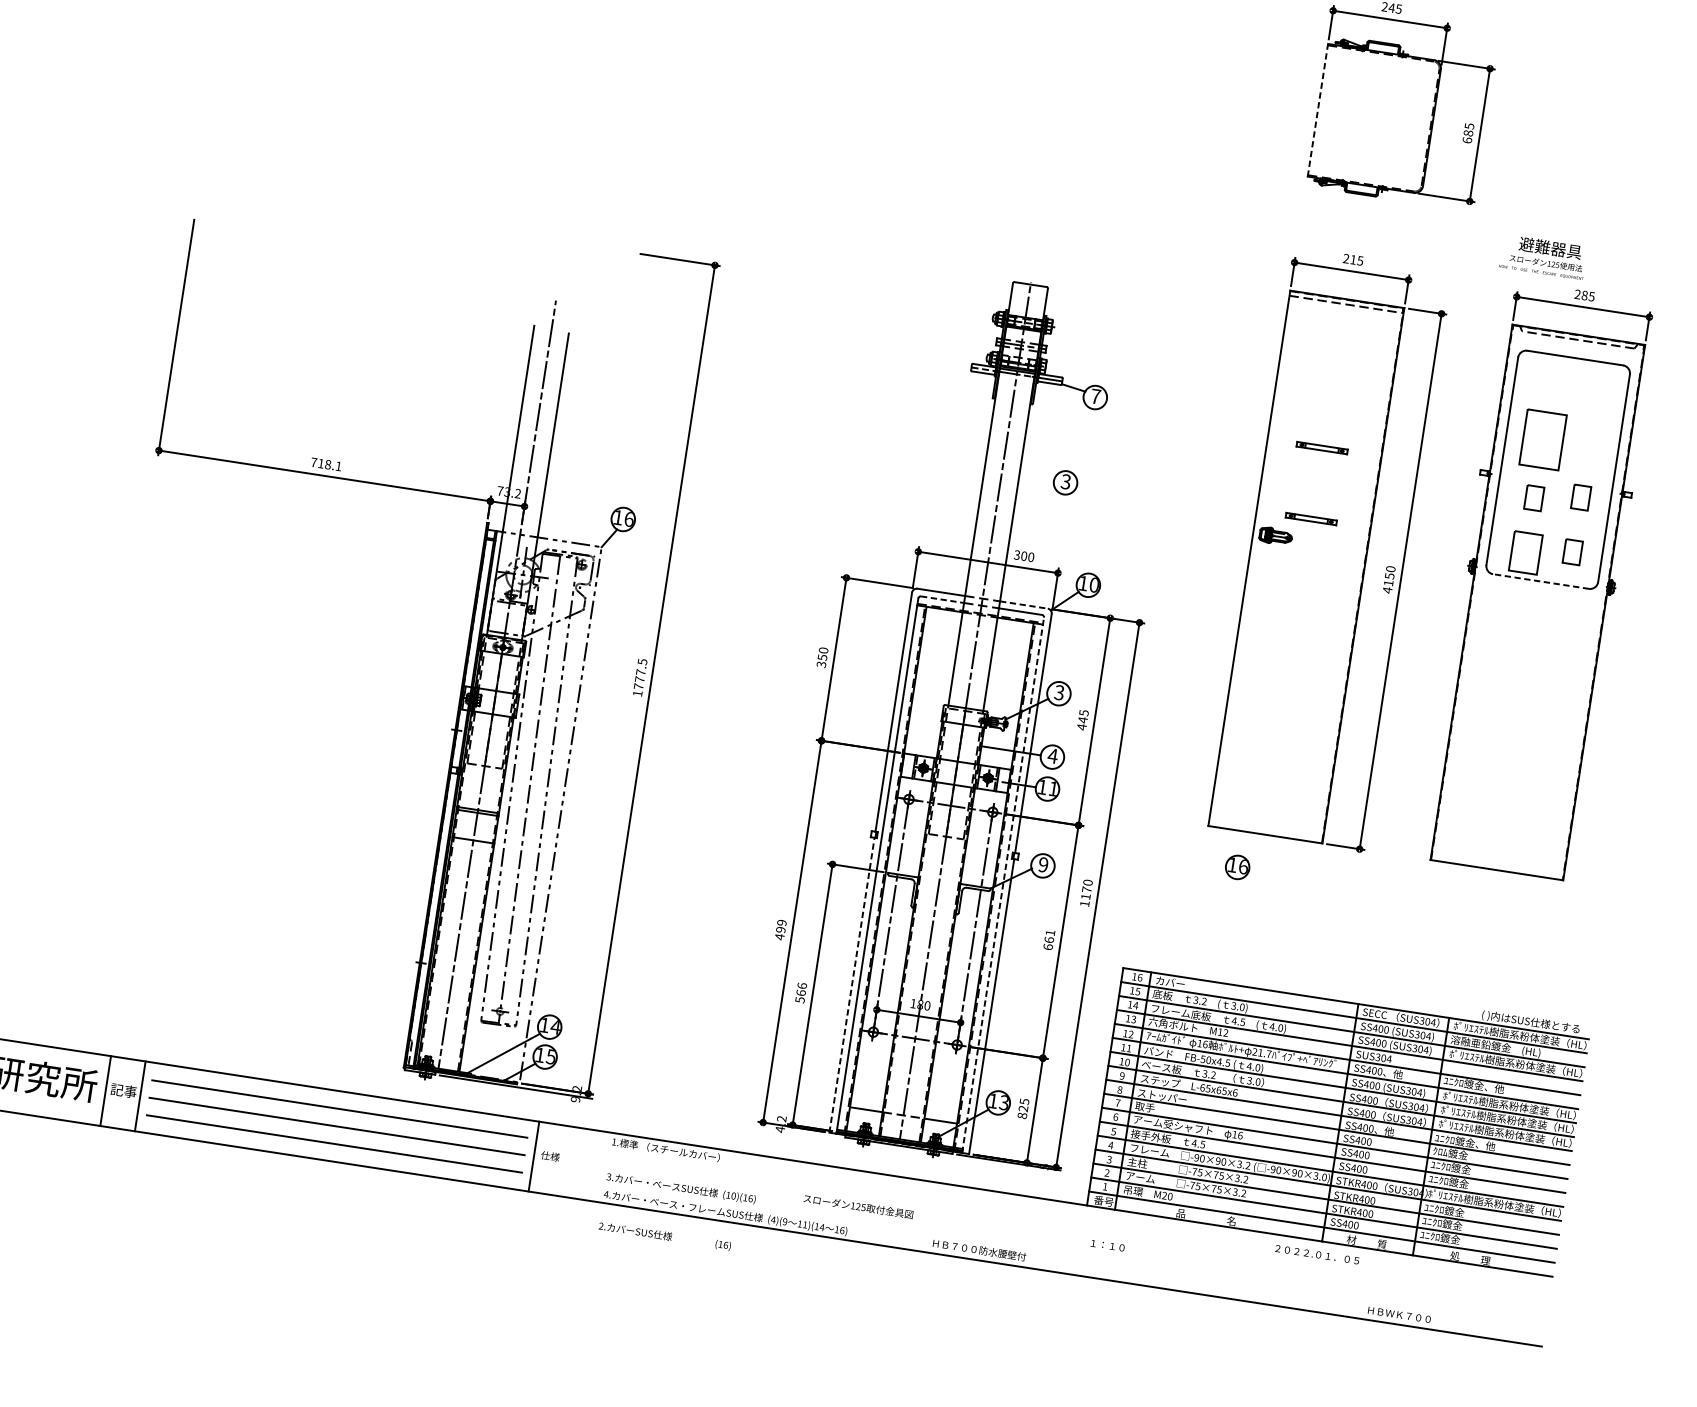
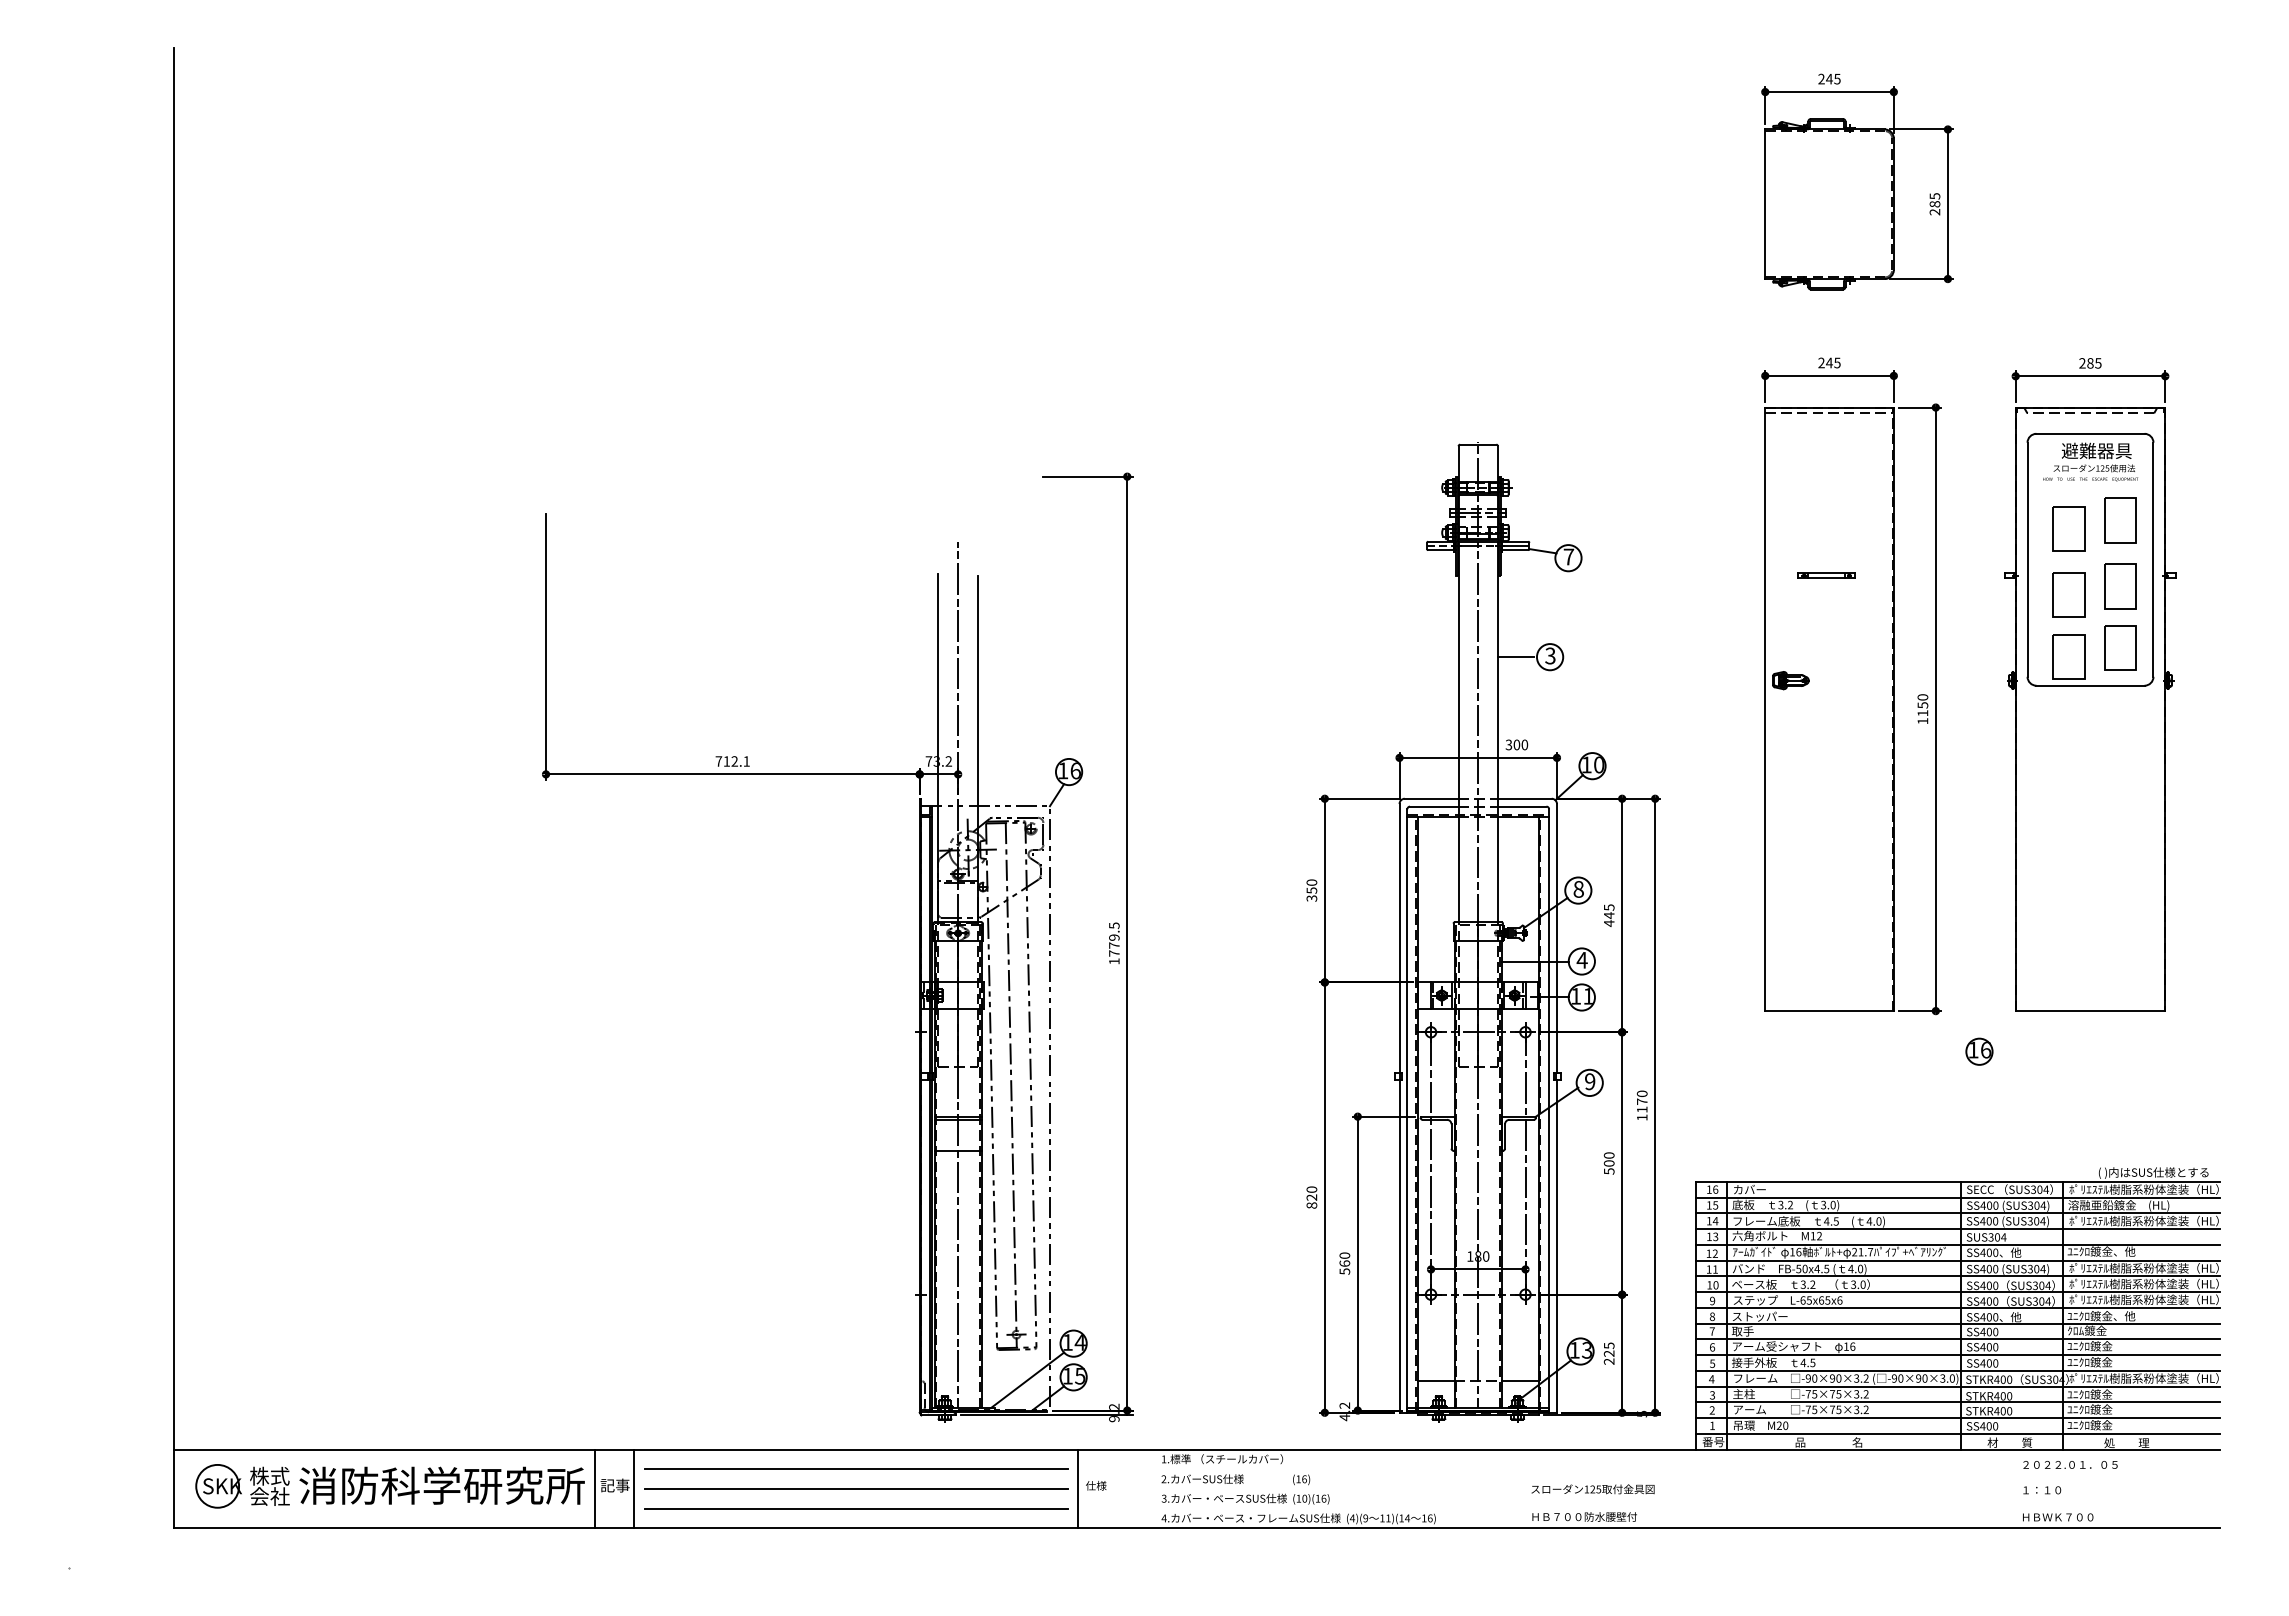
line: (1318, 110) -> (1765, 204), dashed -> solid
text: (1467, 139) -> (1934, 211), 685 -> 285
text: (1543, 256) -> (2090, 461), moved
text: (1353, 259) -> (1829, 362), 215 -> 245
part: (1542, 439) -> (2068, 528), size x0.71
part: (1590, 439) -> (2120, 520), added
text: (327, 464) -> (734, 761), 718.1 -> 712.1
line: (1034, 478) -> (1515, 657), added
part: (1533, 497) -> (2068, 594), size x1.67
part: (1581, 497) -> (2120, 586), size x1.67
part: (1310, 518) -> (1826, 655), removed
part: (1572, 551) -> (2120, 647), size x1.67
line: (1541, 581) -> (2090, 685), dashed -> solid
text: (1387, 589) -> (1922, 720), 4150 -> 1150
line: (942, 599) -> (1434, 806), dashed -> solid
line: (1023, 604) -> (1524, 798), dashed -> solid
text: (641, 672) -> (1114, 937), 1777.5 -> 1779.5
text: (1059, 692) -> (1578, 889), 3 -> 8
part: (1237, 867) -> (1979, 1051), moved
line: (1003, 884) -> (1549, 1110), dashed -> solid
text: (780, 929) -> (1311, 1197), 499 -> 820
text: (1048, 939) -> (1608, 1163), 661 -> 500
text: (801, 985) -> (1344, 1255), 566 -> 560
line: (851, 985) -> (1399, 1246), dashed -> solid
text: (1022, 1115) -> (1609, 1361), 825 -> 225
text: (858, 1206) -> (1592, 1489), moved
text: (664, 1236) -> (1235, 1479), moved
text: (1108, 1245) -> (2042, 1490), moved
text: (1317, 1254) -> (2070, 1464), moved

